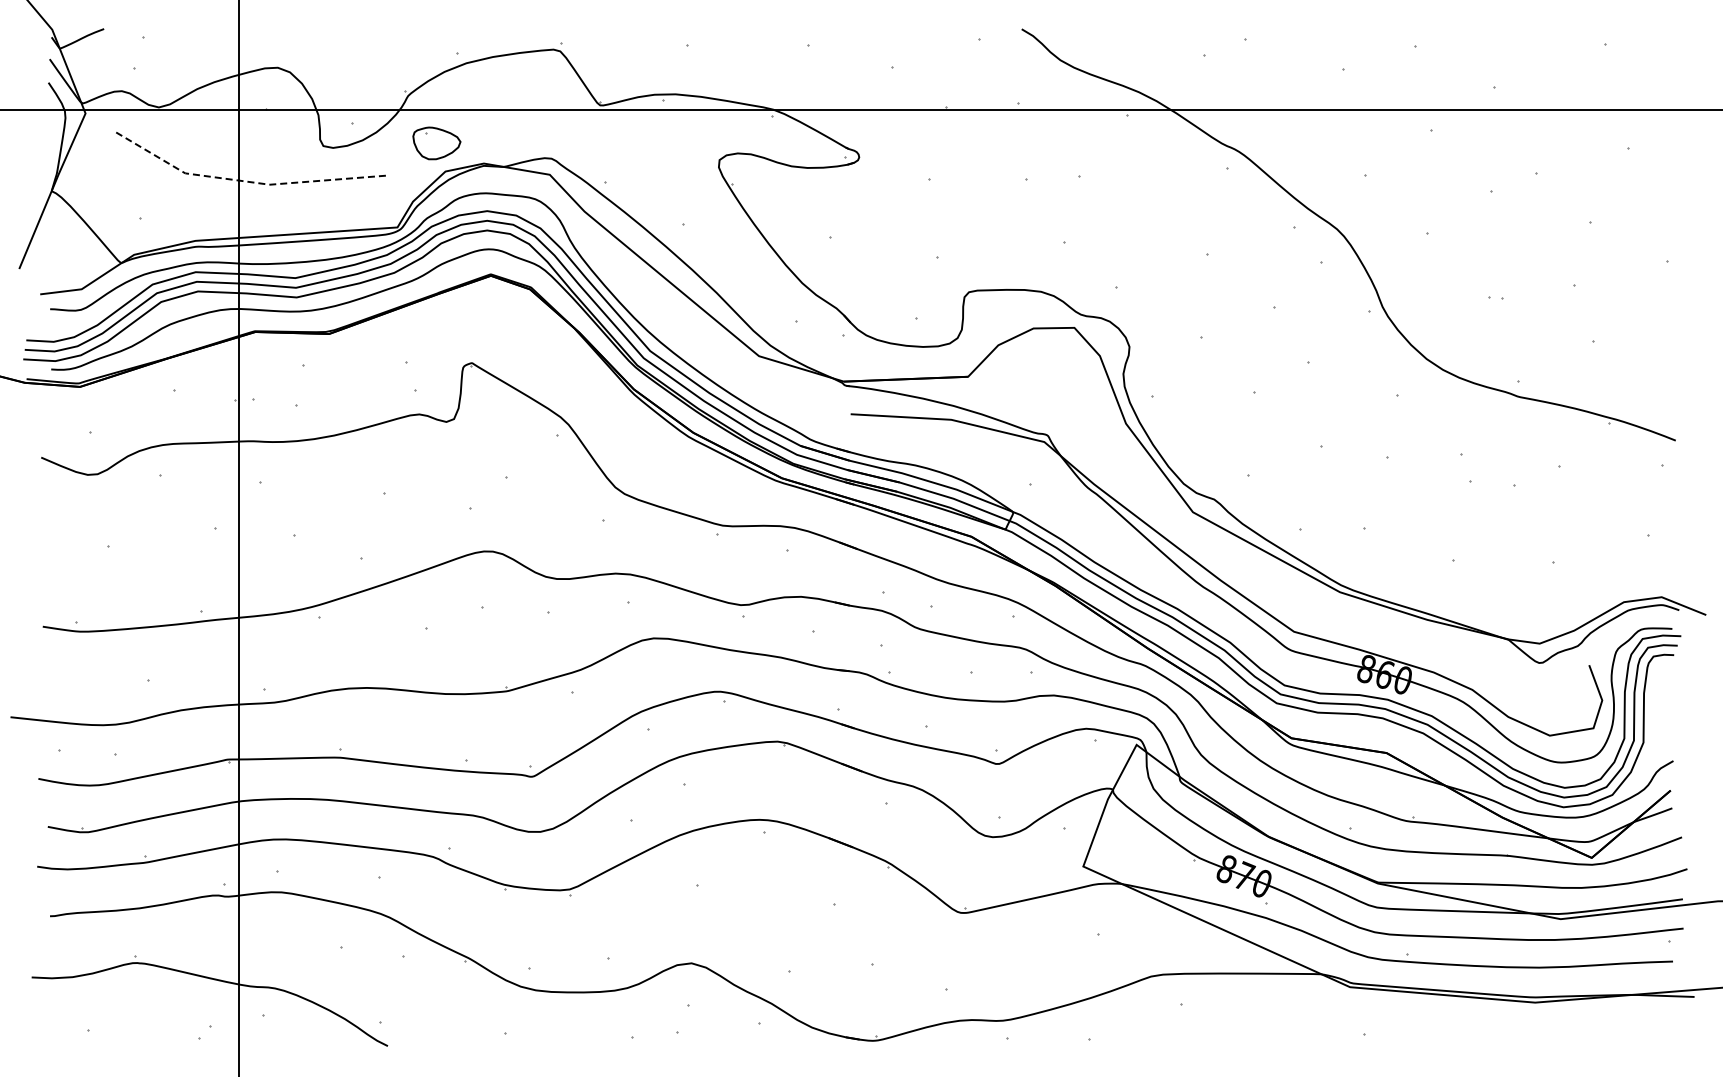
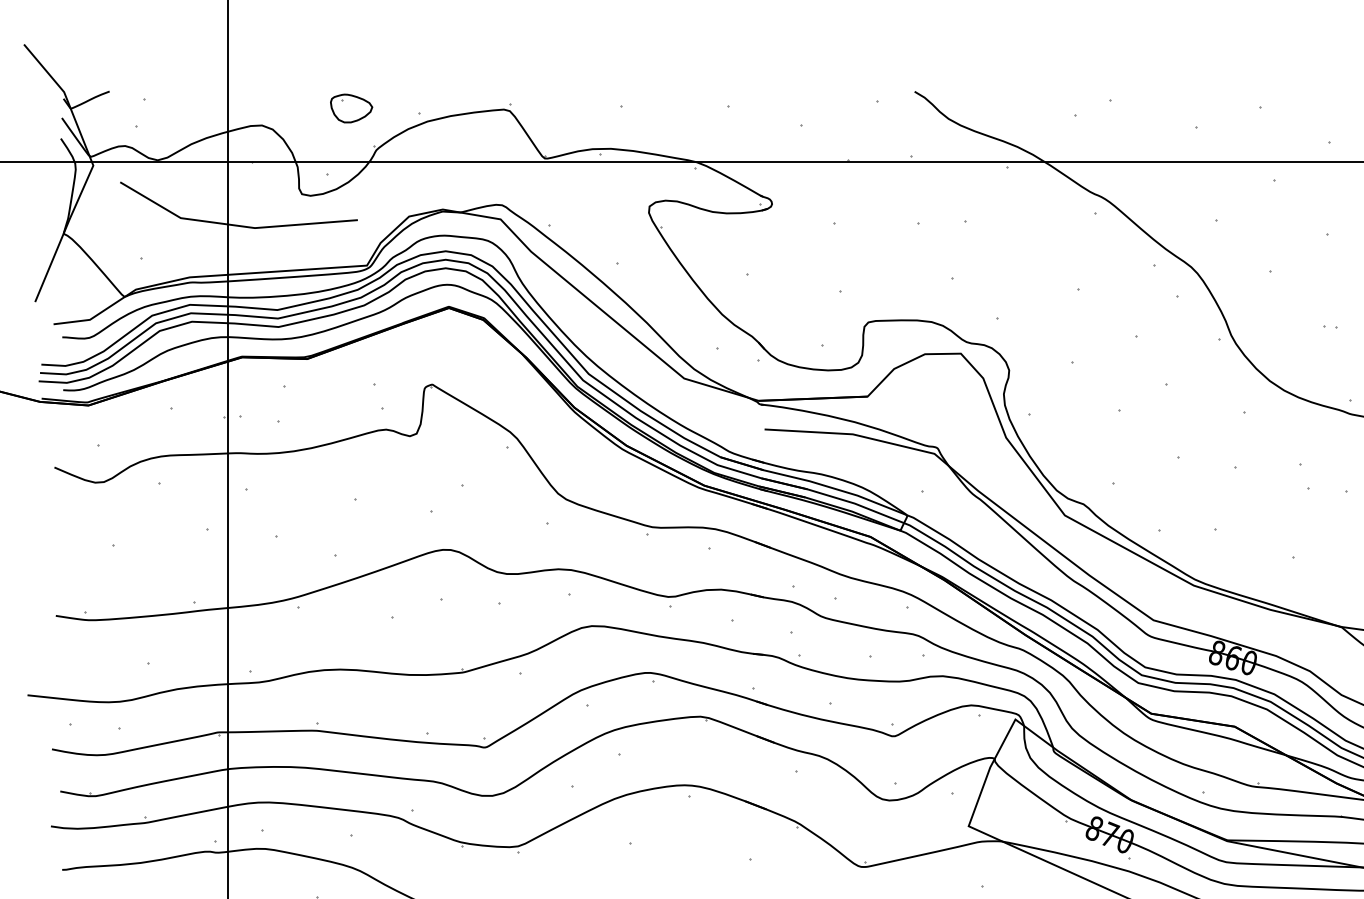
part: (436, 143) -> (351, 108), moved
line: (246, 181) -> (234, 225), dashed -> solid

